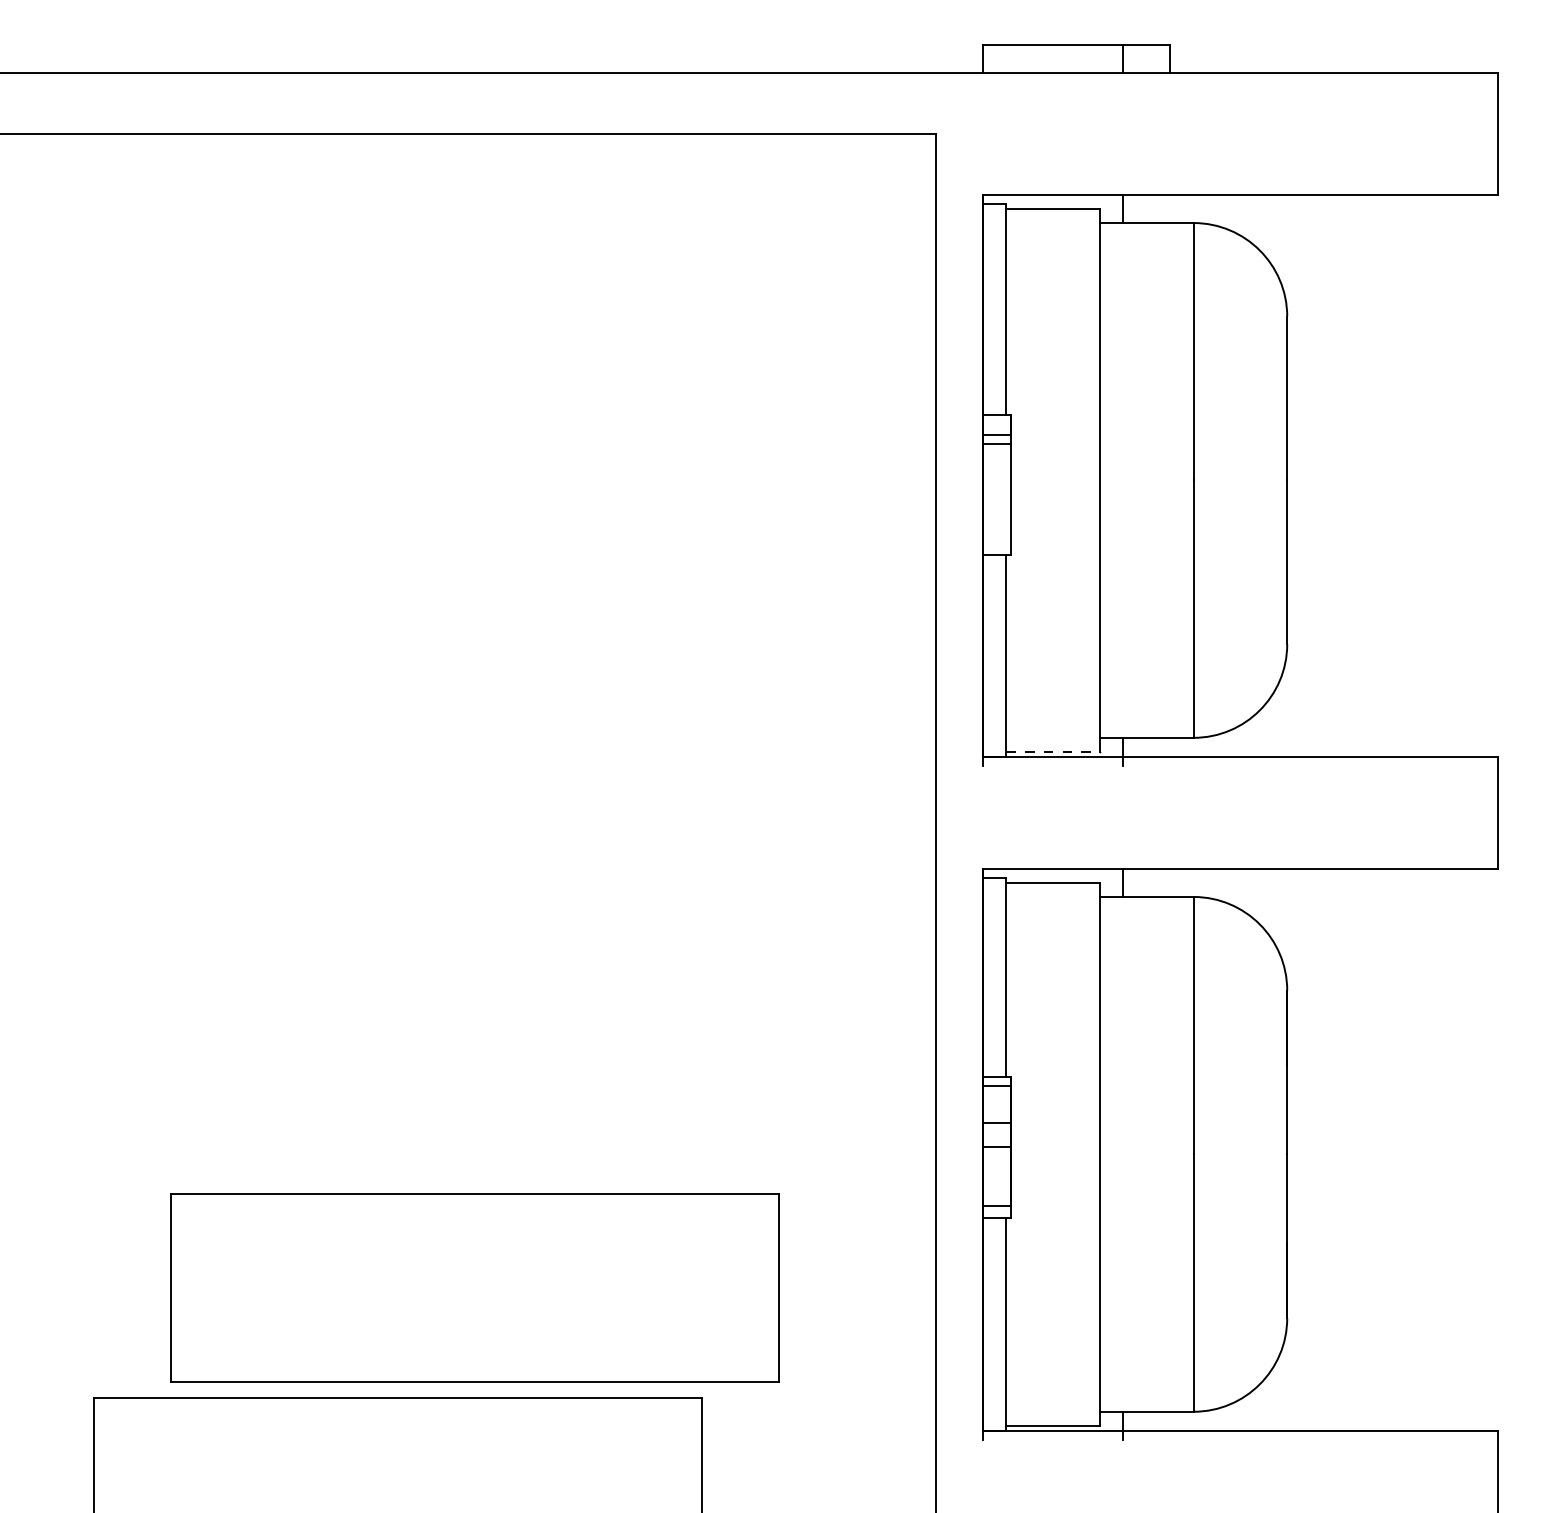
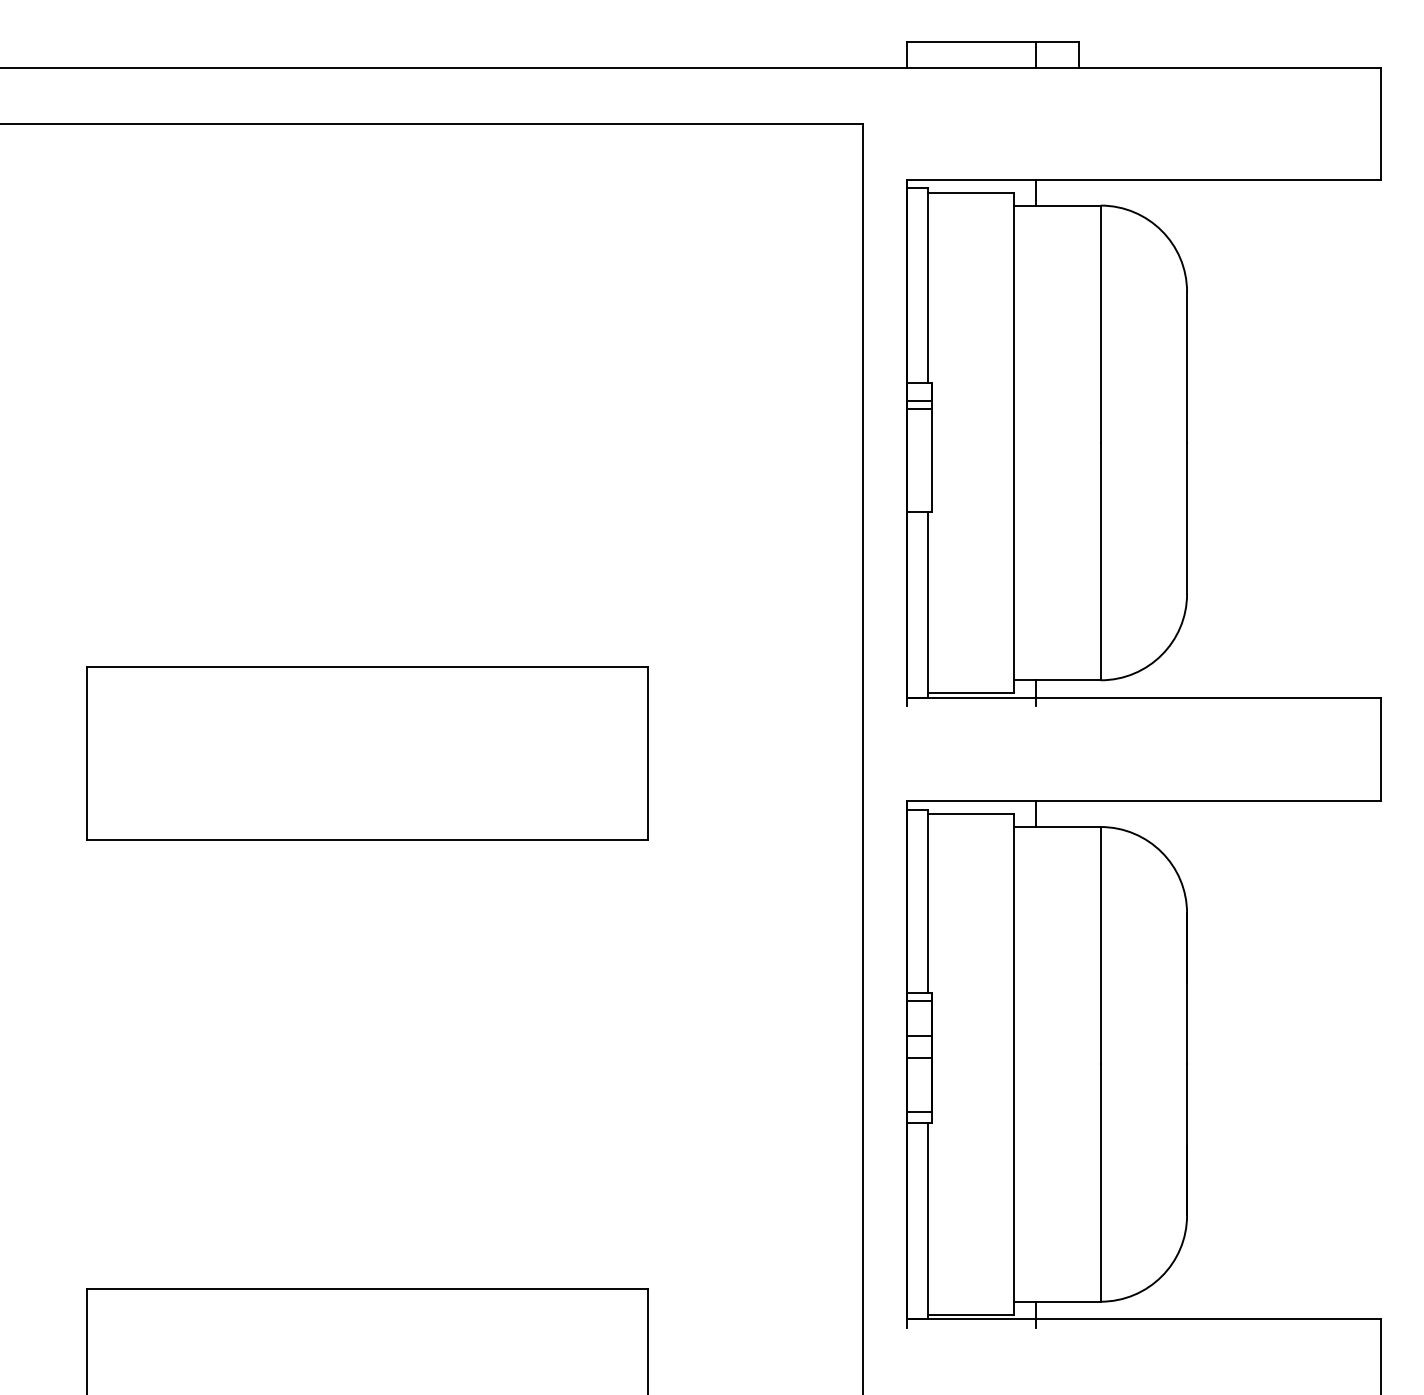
line: (1053, 752) -> (971, 693), dashed -> solid
part: (475, 1287) -> (367, 753), moved

